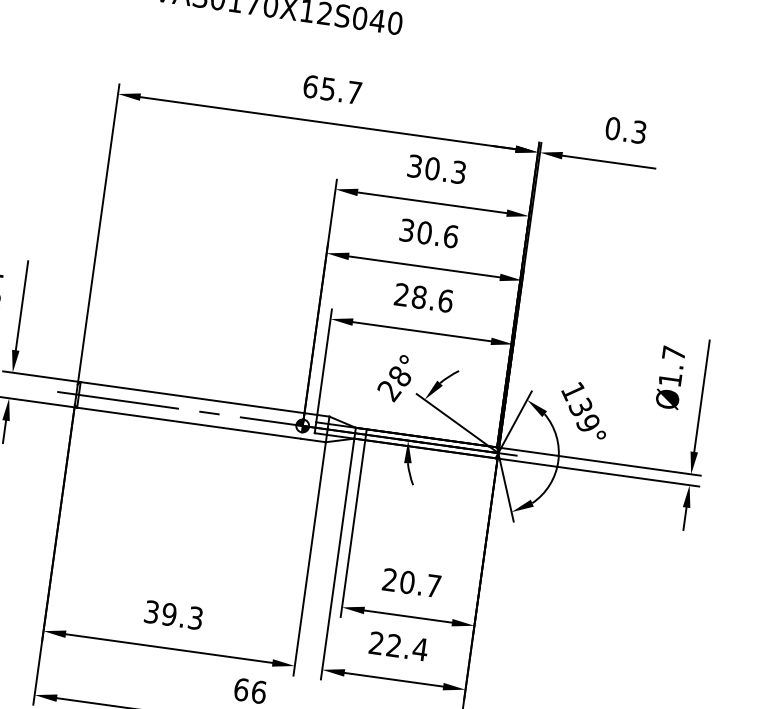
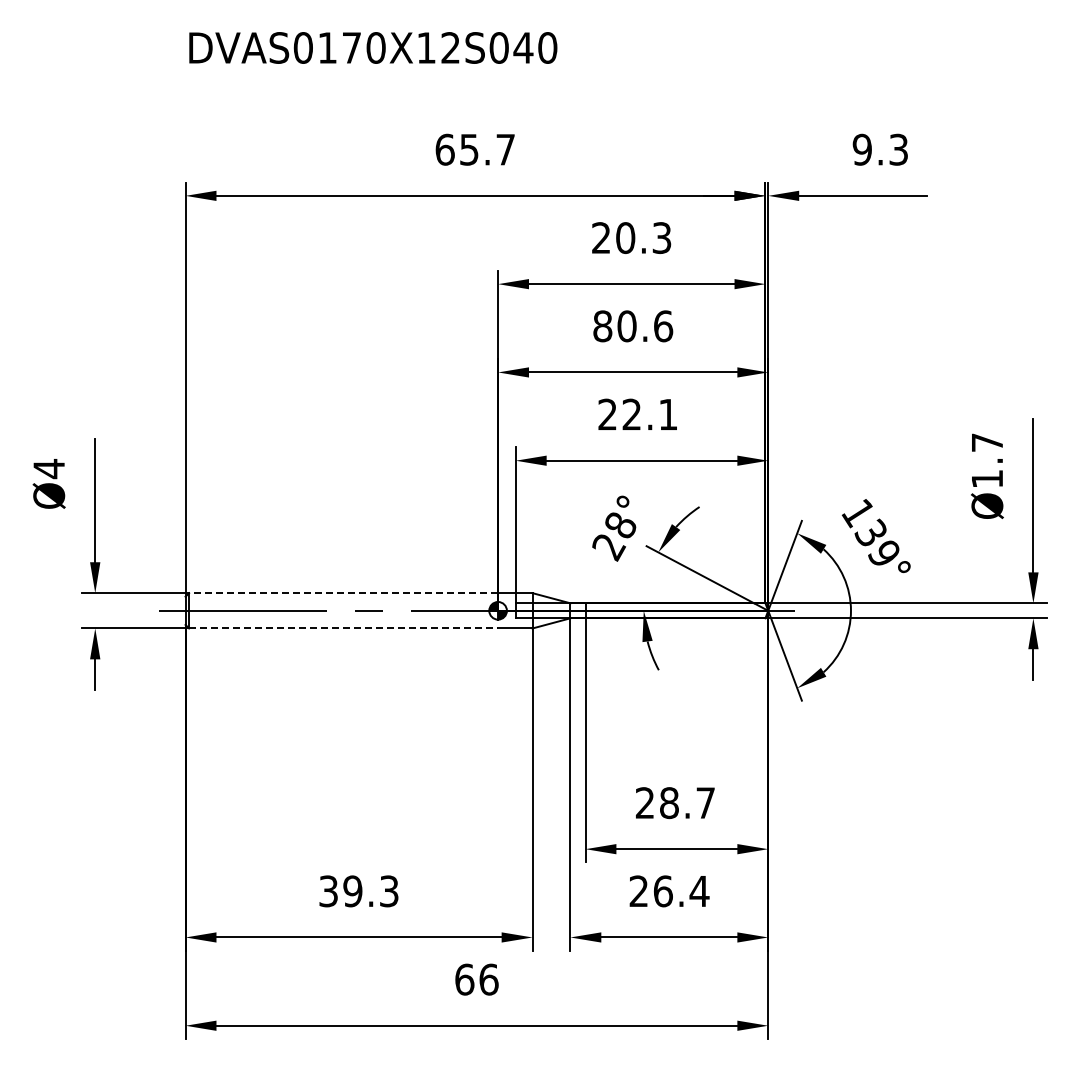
text: (612, 128) -> (862, 149), 0.3 -> 9.3
text: (415, 166) -> (601, 238), 30.3 -> 20.3
text: (406, 230) -> (602, 326), 30.6 -> 80.6
text: (432, 299) -> (650, 414), 28.6 -> 22.1
line: (192, 397) -> (343, 593), solid -> dashed
line: (189, 423) -> (344, 628), solid -> dashed
text: (407, 582) -> (669, 802), 20.7 -> 28.7
text: (393, 645) -> (662, 891), 22.4 -> 26.4

